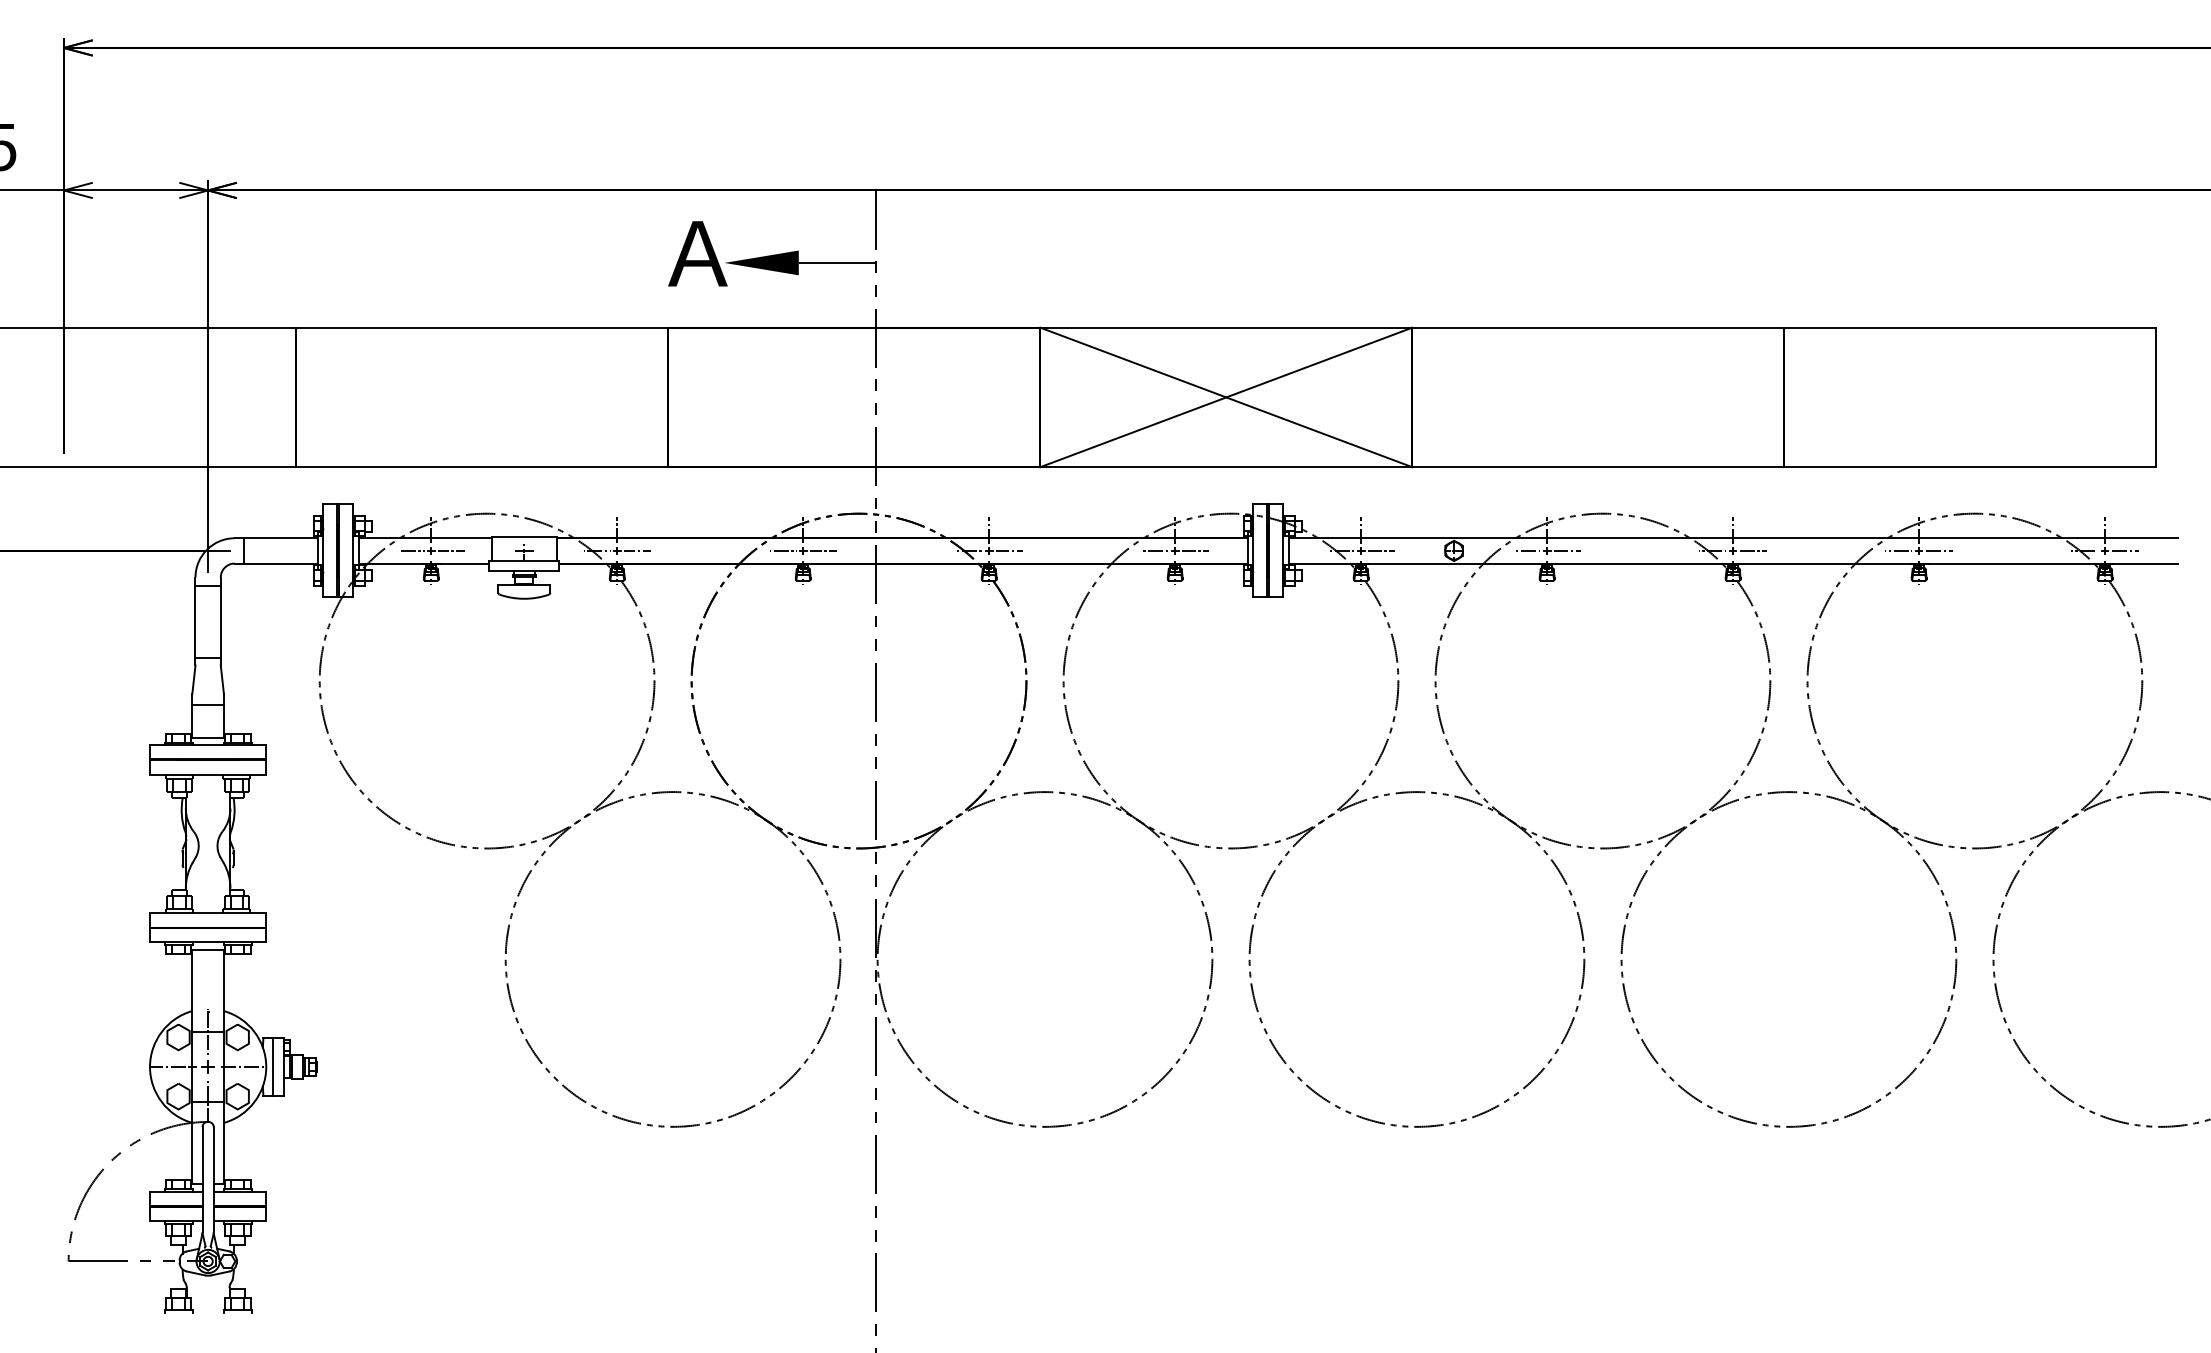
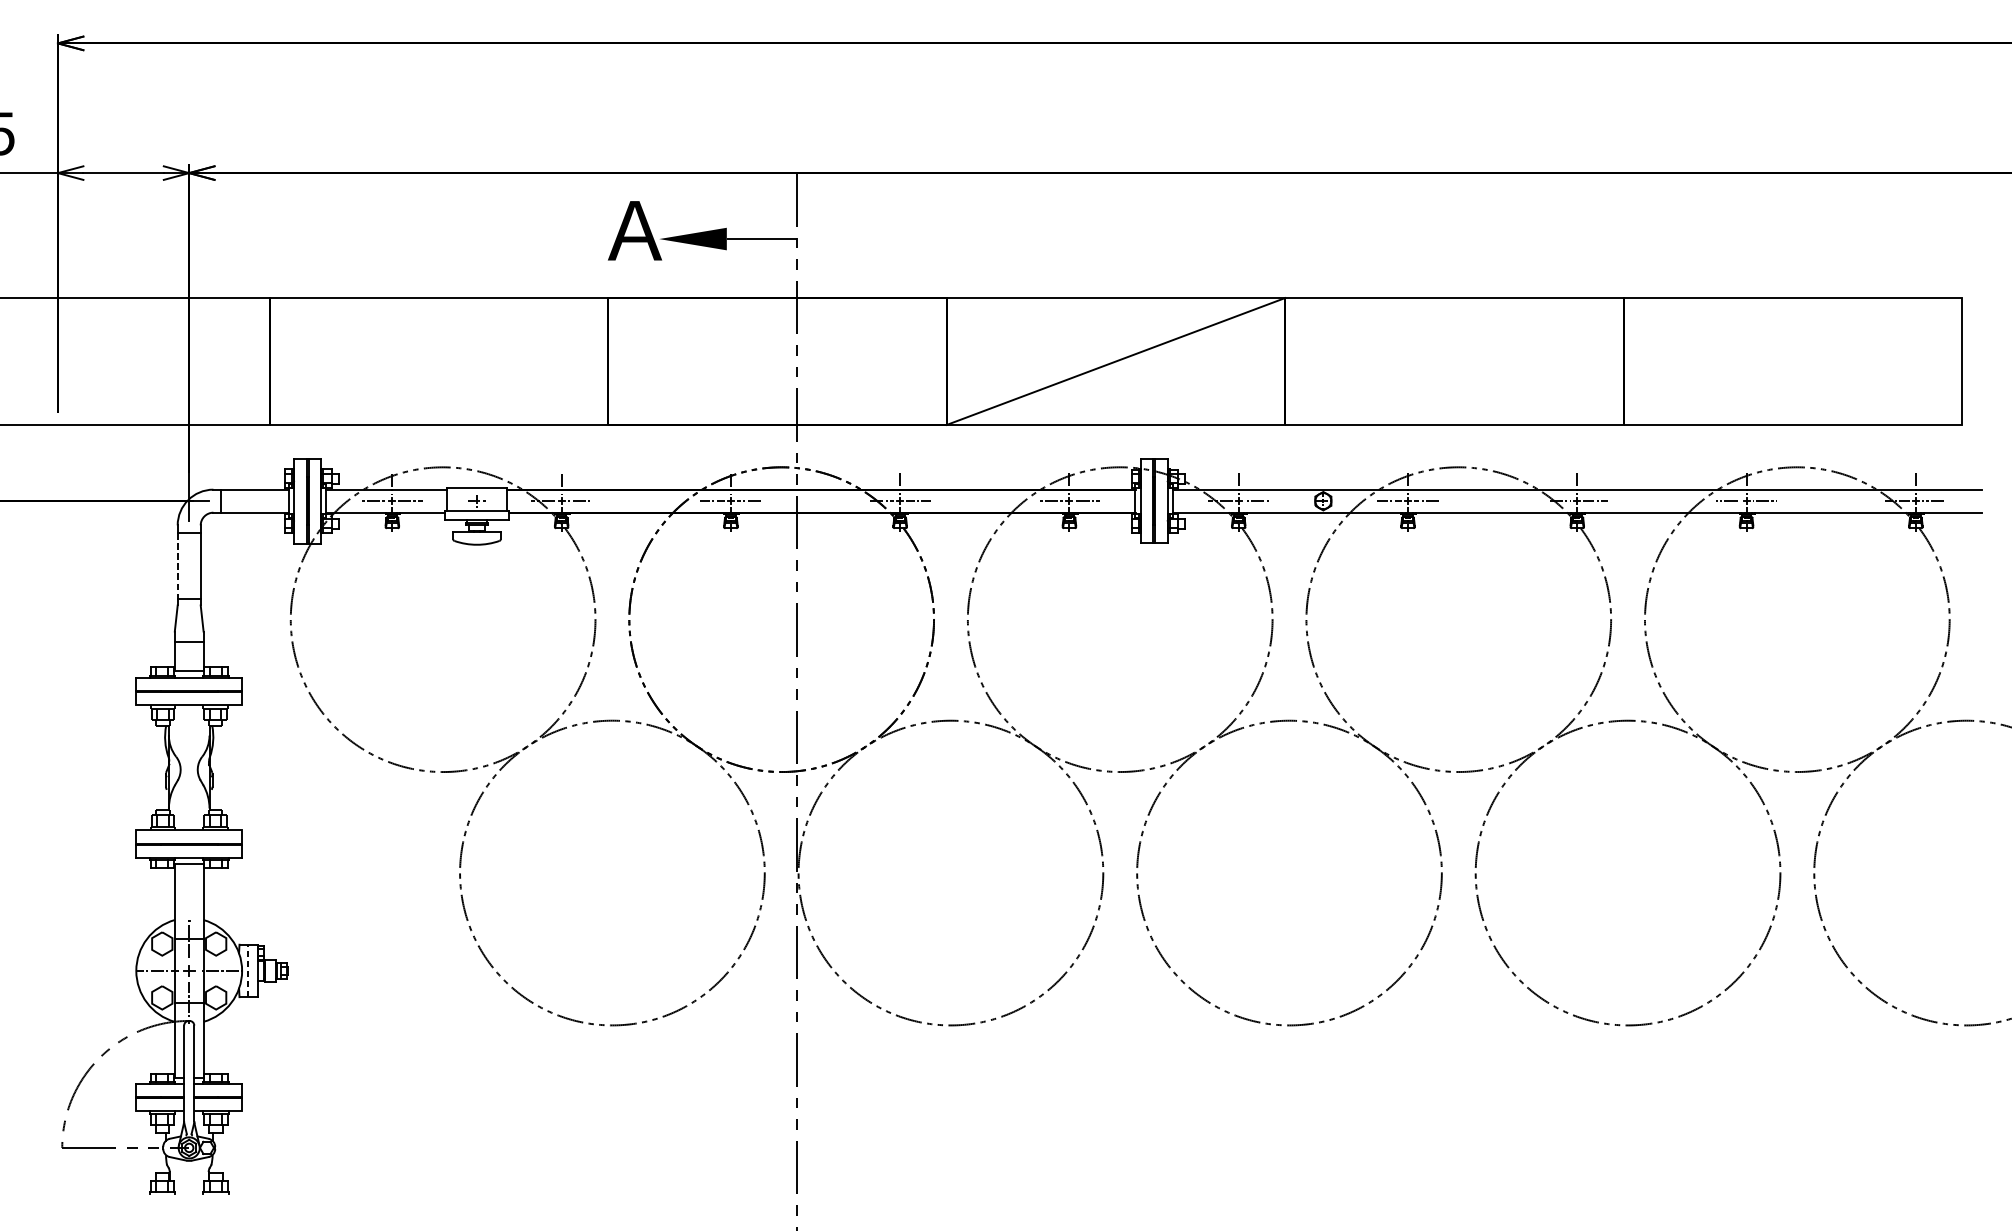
line: (1226, 397) -> (1116, 361), removed
line: (195, 622) -> (177, 566), solid -> dashed
line: (272, 1067) -> (247, 971), solid -> dashed

